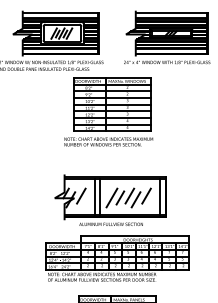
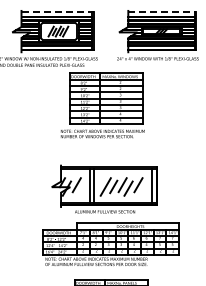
line: (61, 13) -> (58, 12), solid -> dashed
line: (171, 13) -> (162, 12), solid -> dashed

